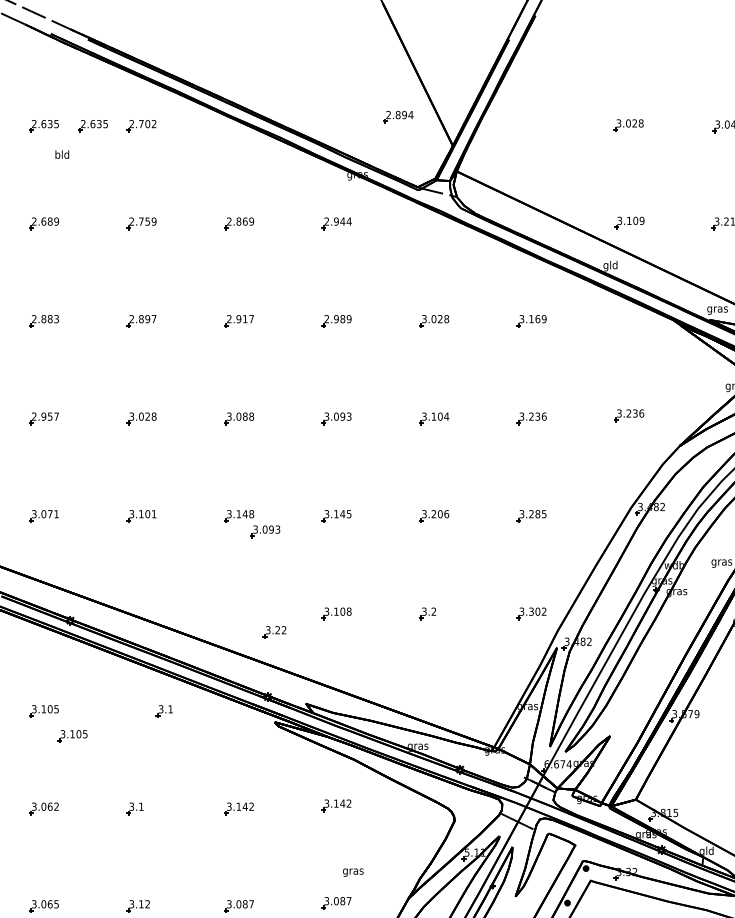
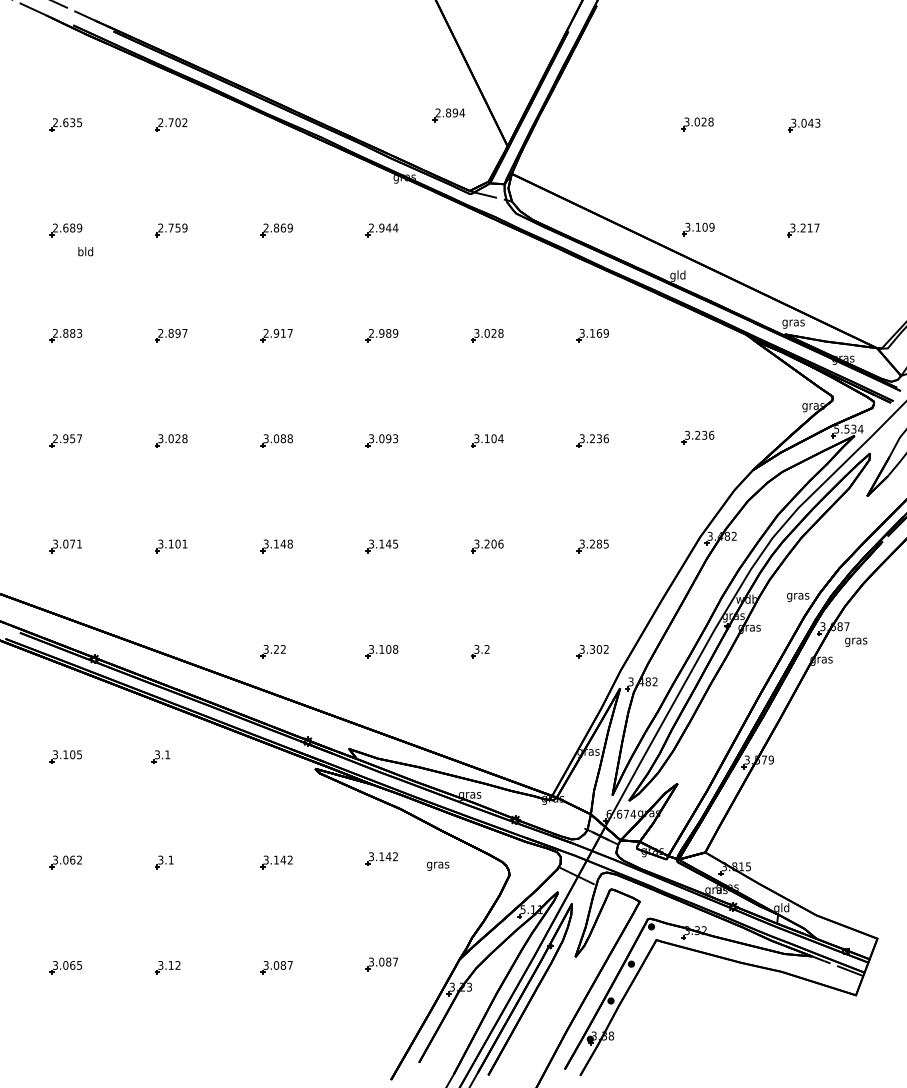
part: (92, 125) -> (118, 124), removed
text: (62, 154) -> (85, 251), moved
part: (264, 531) -> (304, 562), removed
part: (274, 632) -> (272, 651), moved
part: (163, 710) -> (160, 756), moved
part: (72, 735) -> (96, 783), removed
text: (353, 871) -> (438, 865), moved

